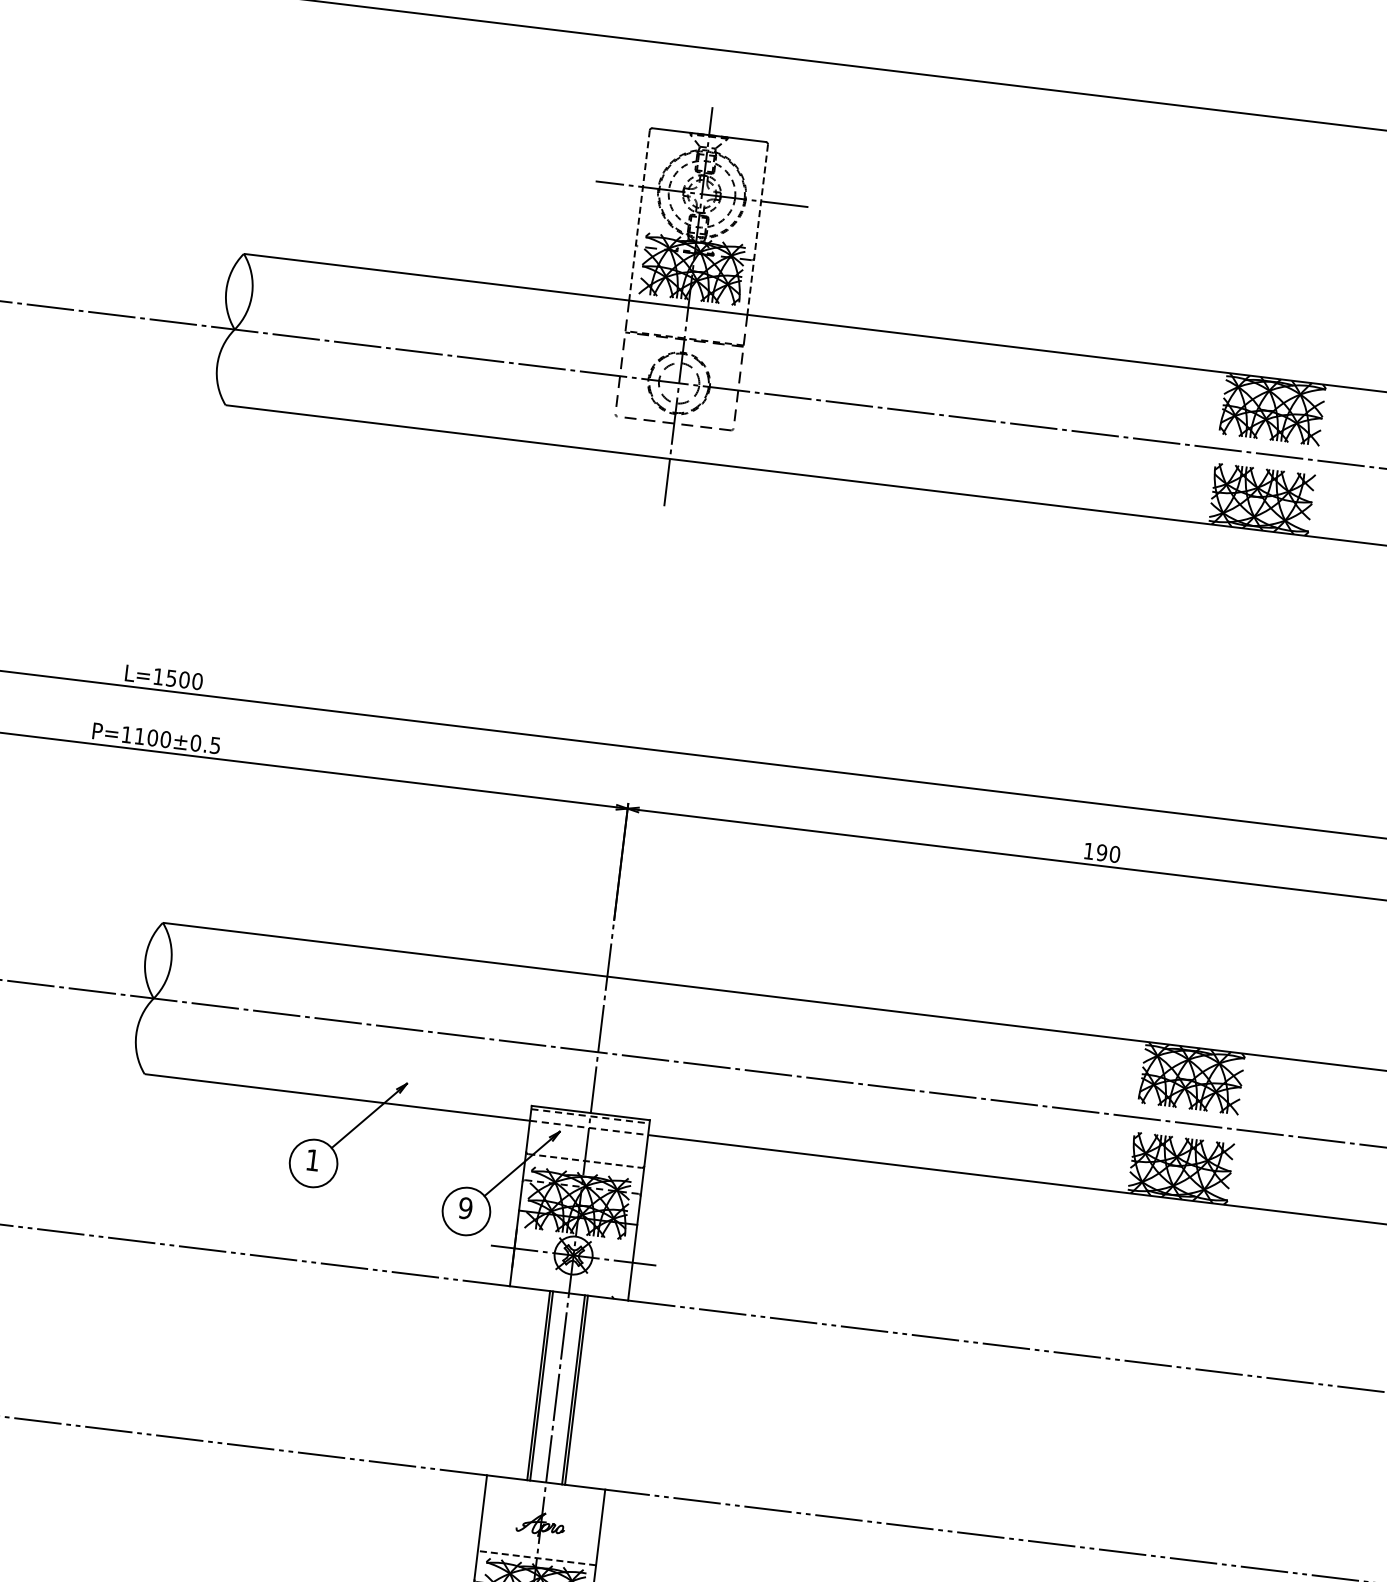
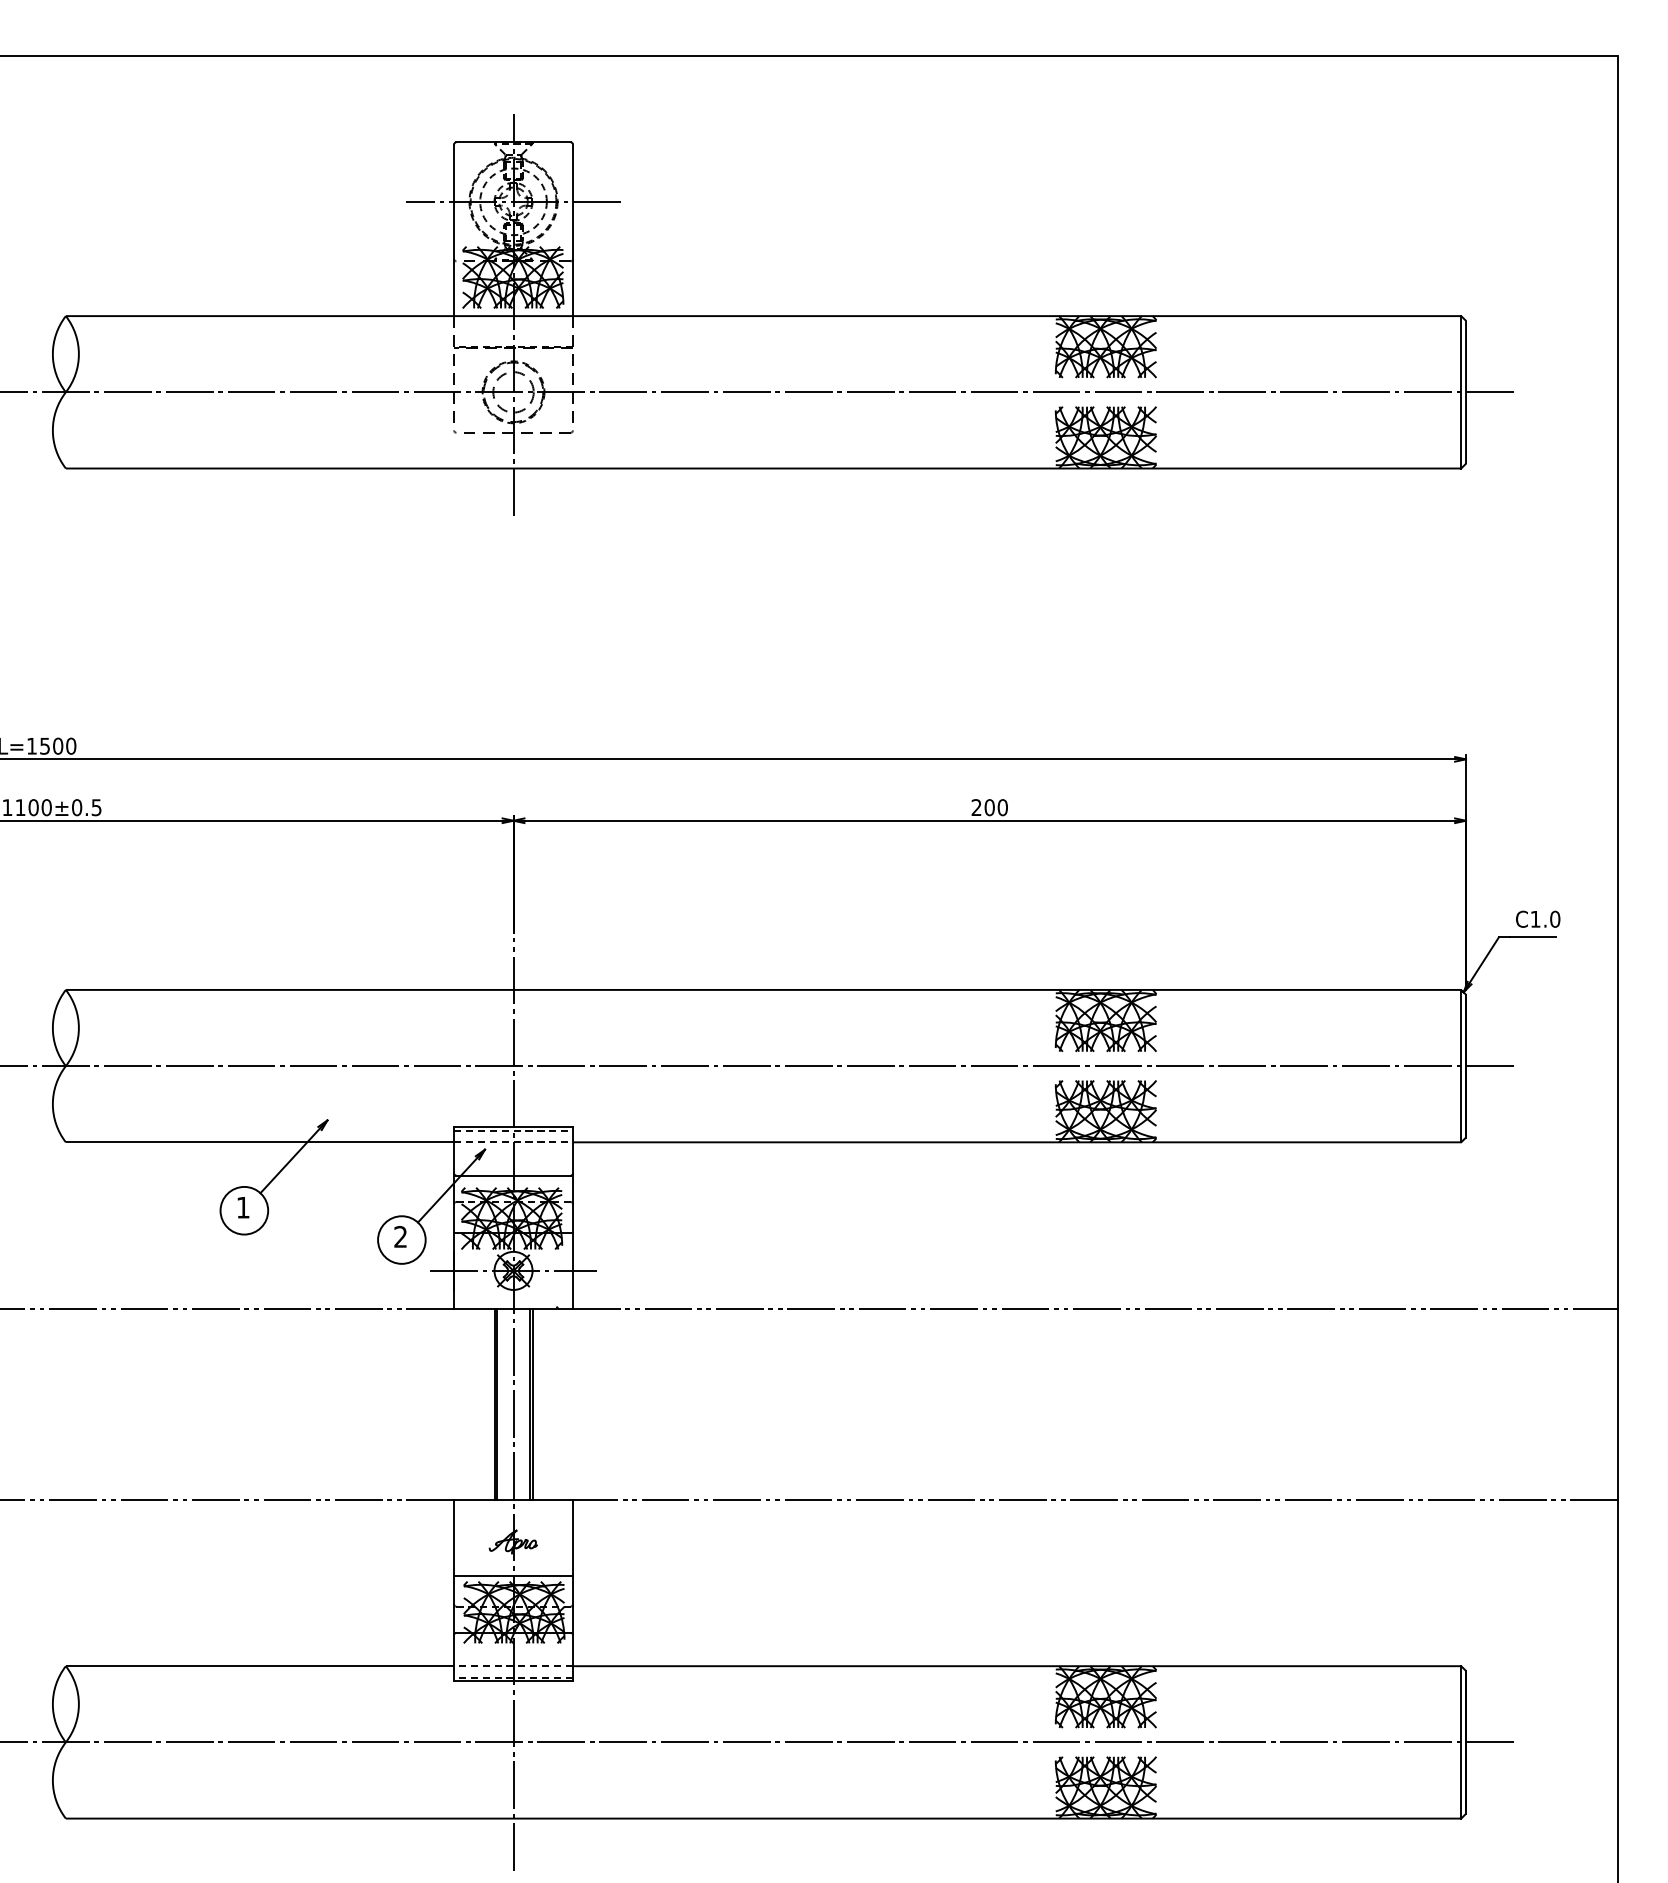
line: (639, 215) -> (454, 230), dashed -> solid
line: (758, 229) -> (573, 230), dashed -> solid
text: (1094, 851) -> (982, 807), 190 -> 200
line: (586, 1160) -> (514, 1175), dashed -> solid
text: (465, 1208) -> (400, 1237), 9 -> 2
line: (536, 1557) -> (513, 1575), dashed -> solid

